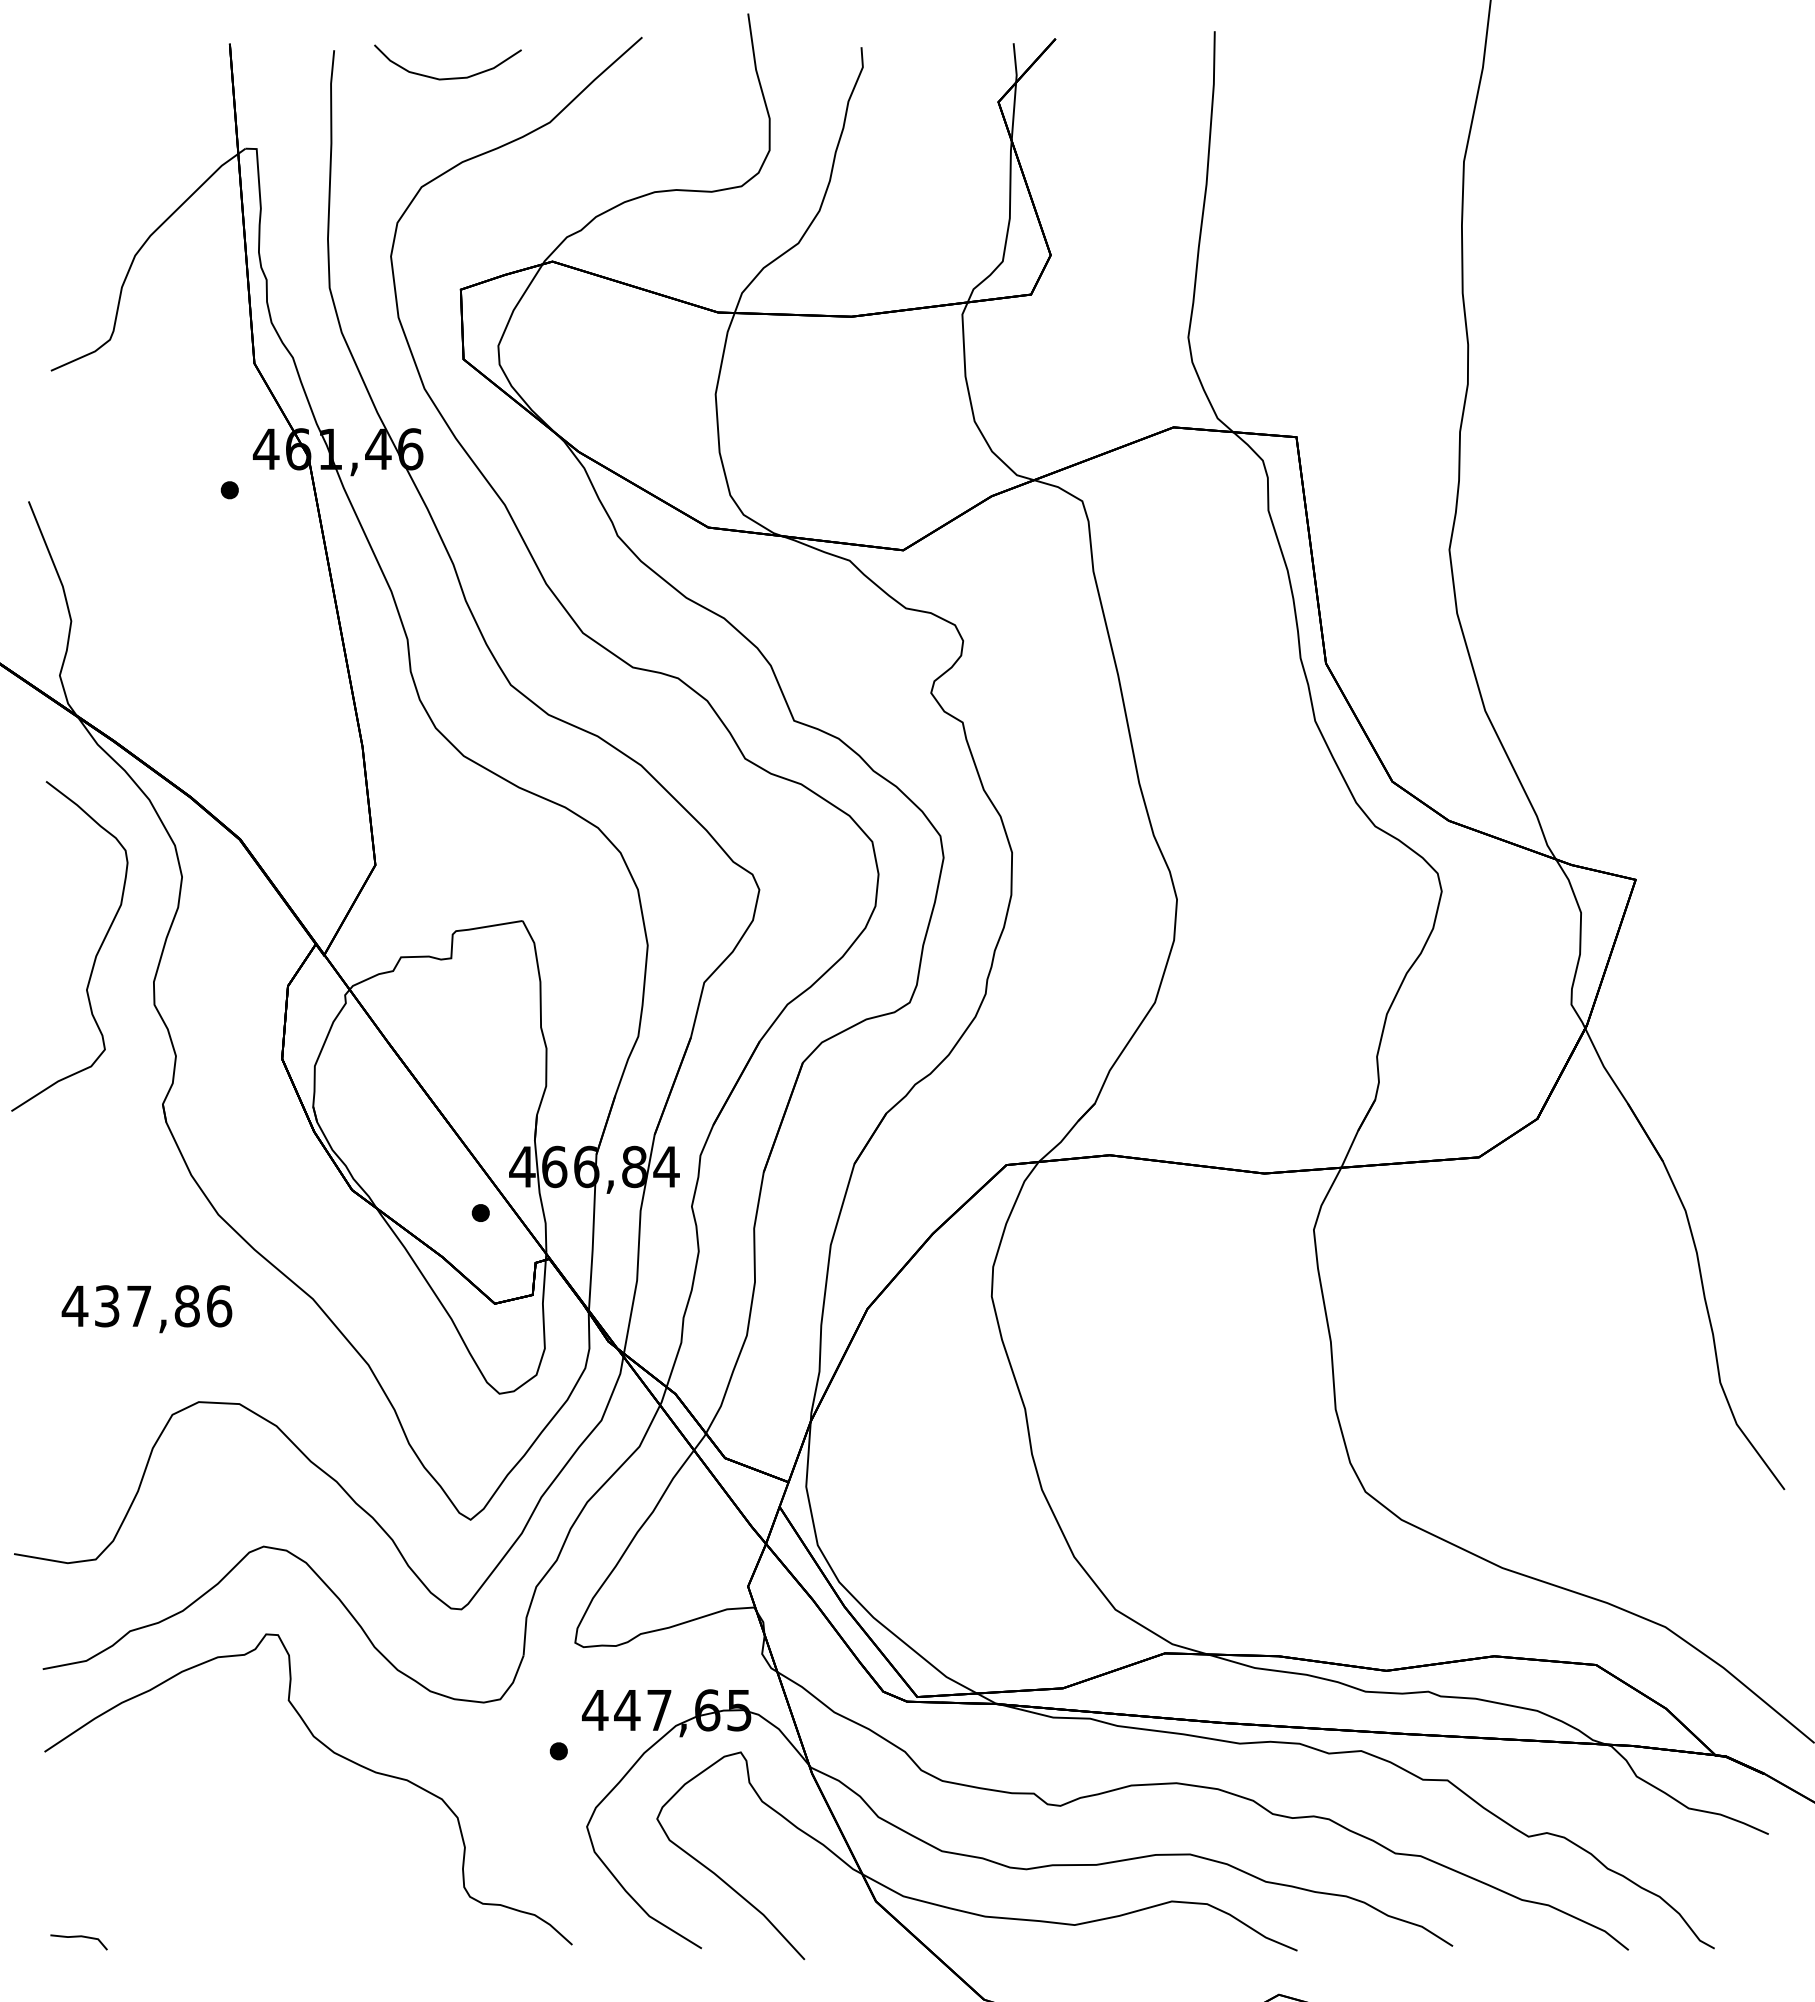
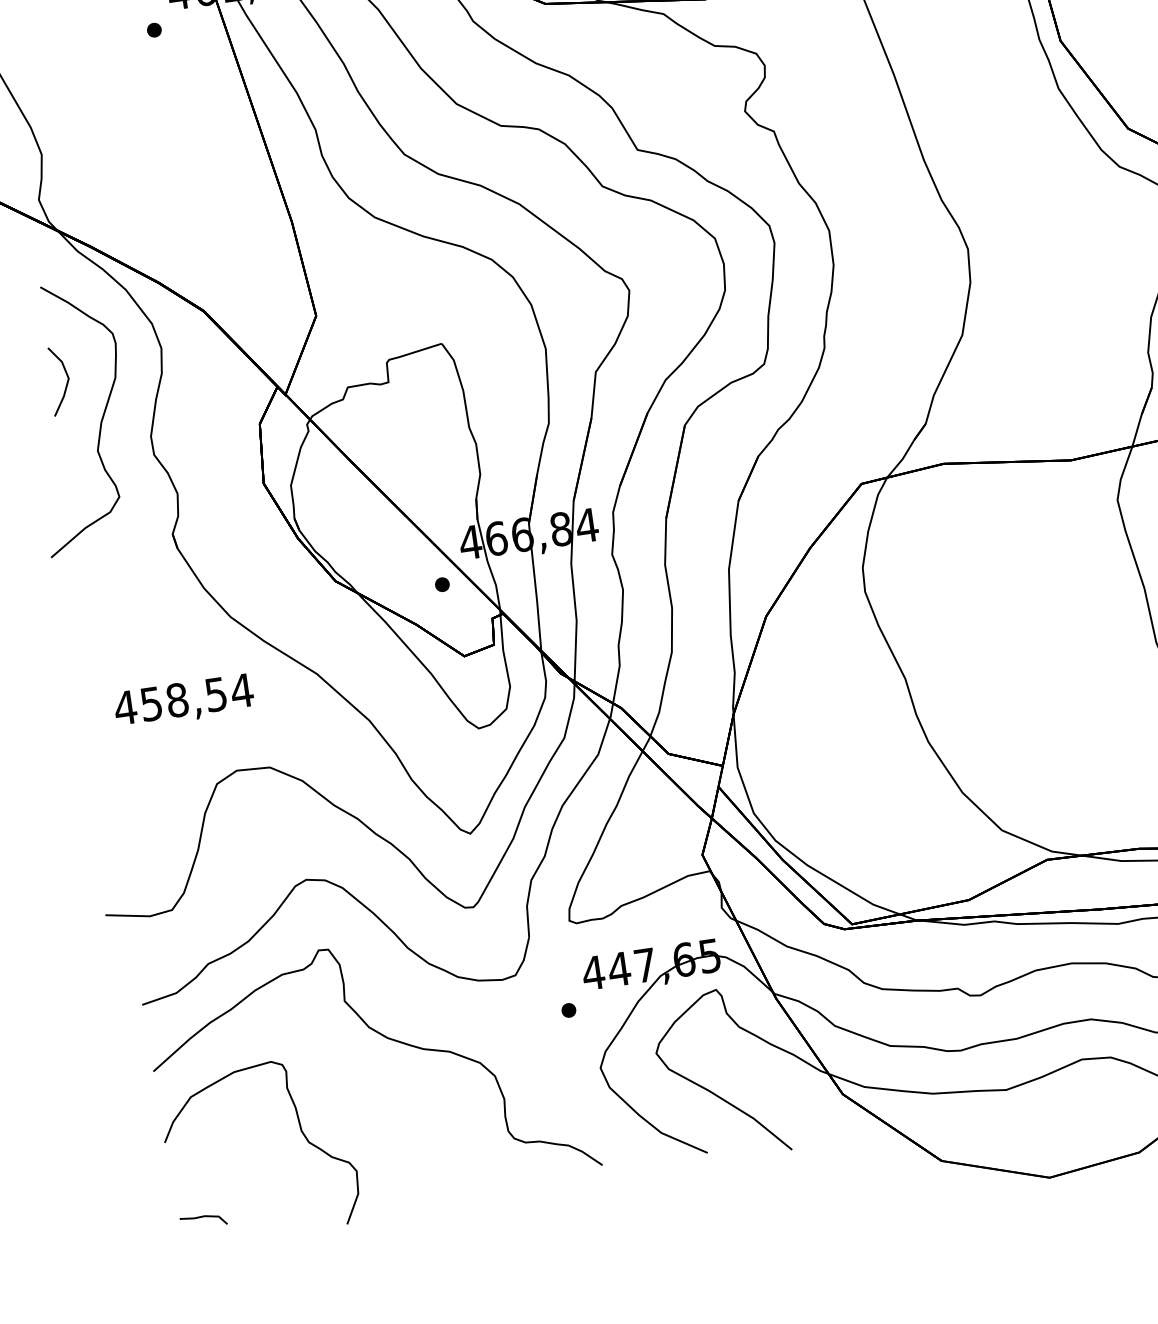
line: (60, 903) -> (66, 384), added
text: (163, 1306) -> (197, 697), 437,86 -> 458,54
curve: (212, 1850) -> (300, 1131), added

